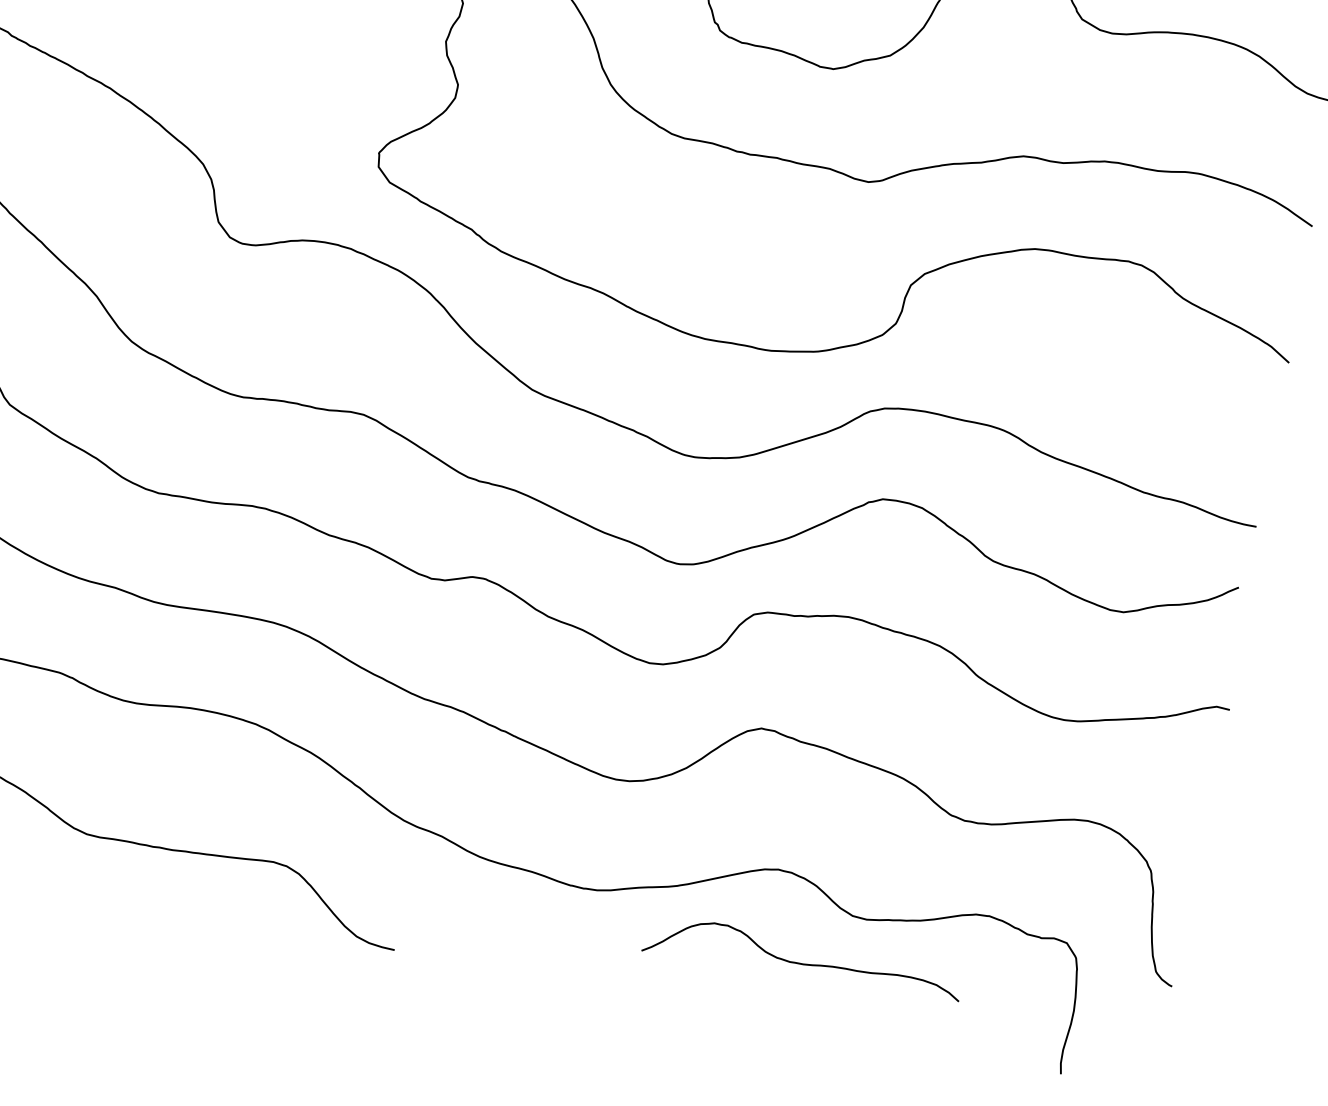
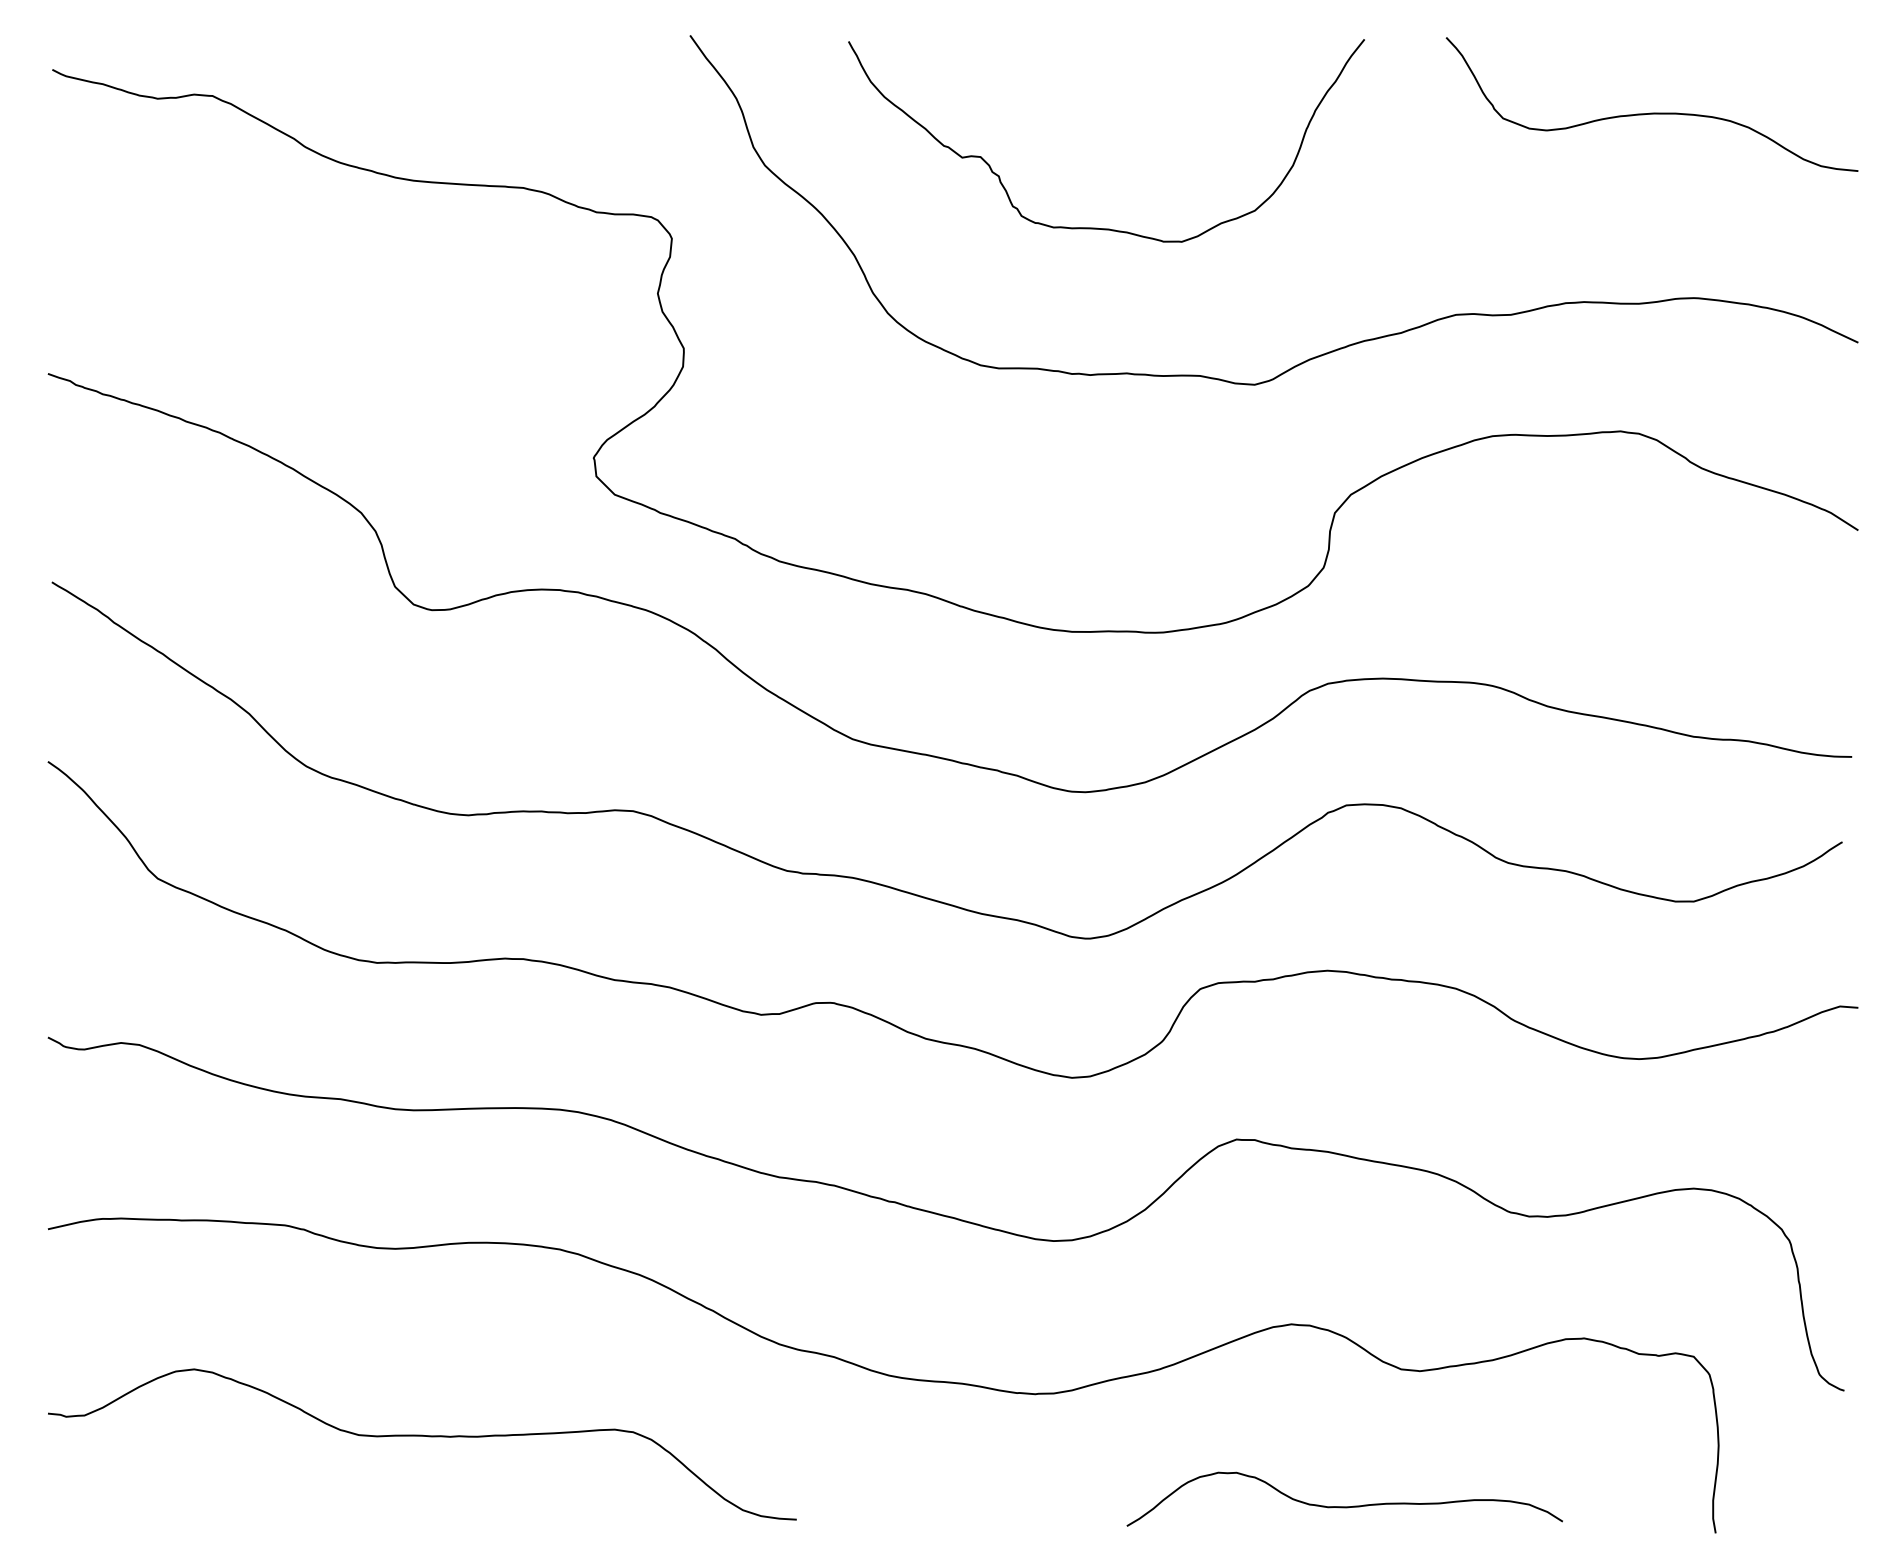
curve: (802, 963) -> (1344, 1506), moved

